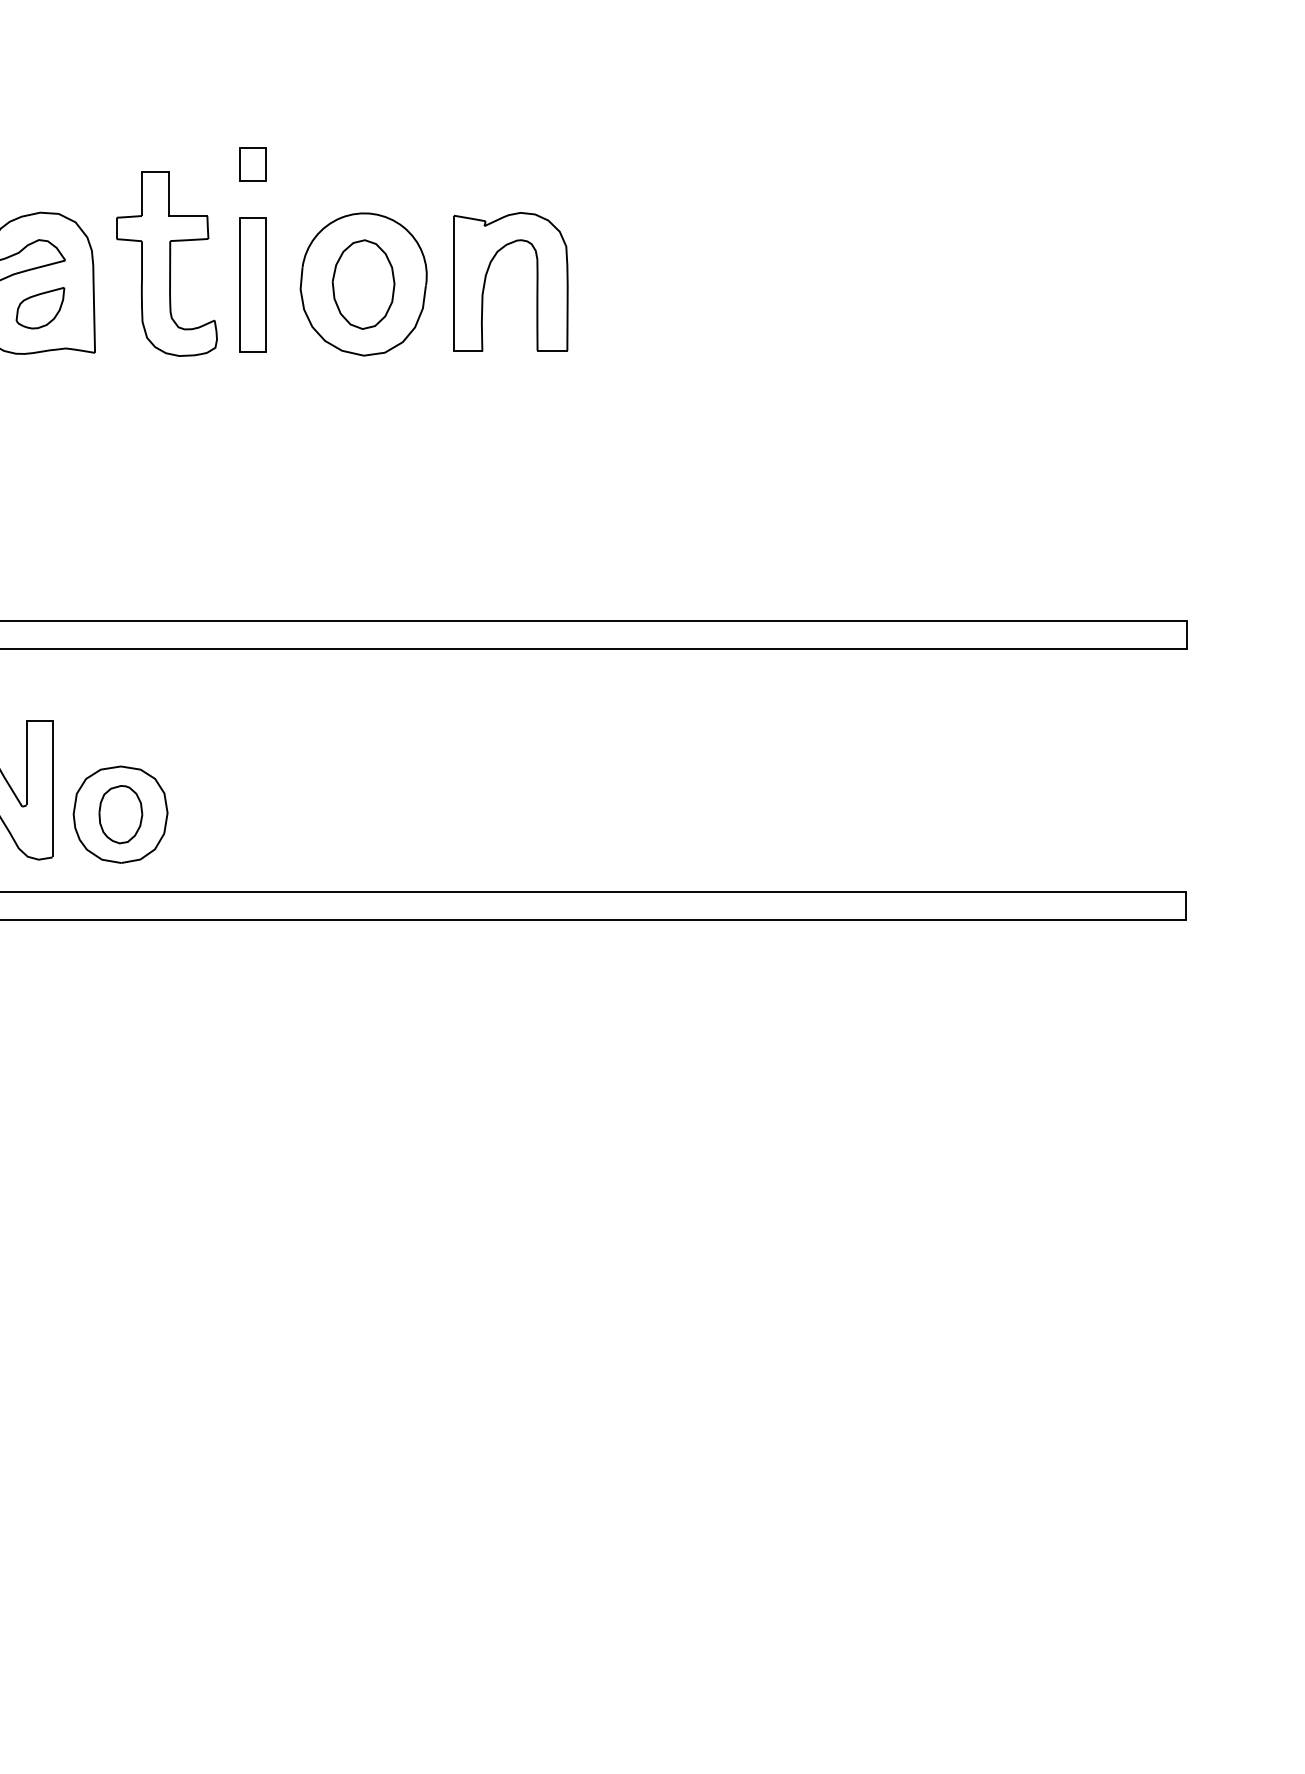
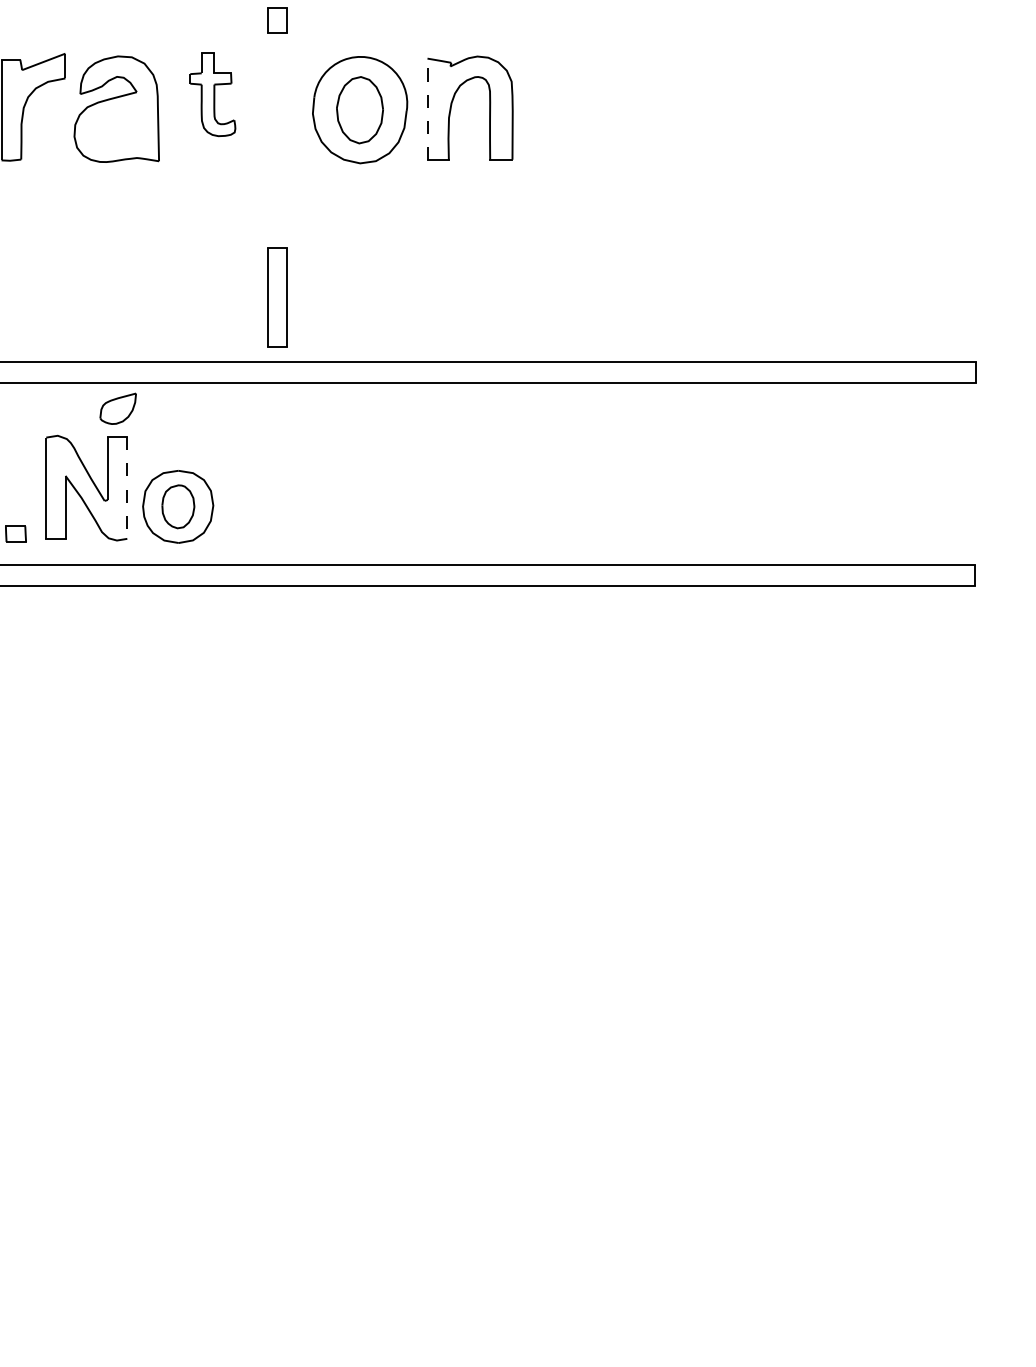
part: (166, 263) -> (212, 94), size x0.6
line: (453, 282) -> (427, 108), solid -> dashed
part: (253, 284) -> (277, 297), moved
part: (39, 307) -> (117, 408), moved
line: (52, 790) -> (127, 488), solid -> dashed

